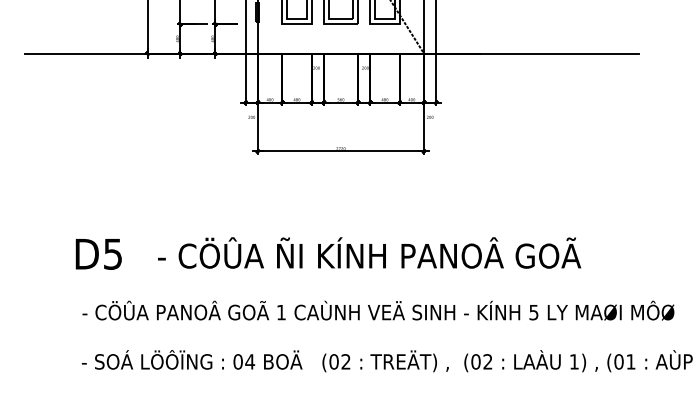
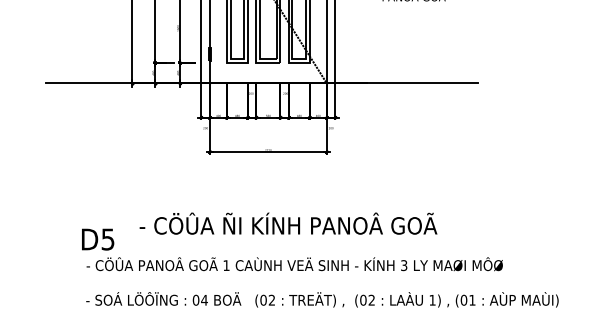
text: (99, 254) -> (98, 239), moved
text: (534, 311) -> (404, 264), 5 -> 3

